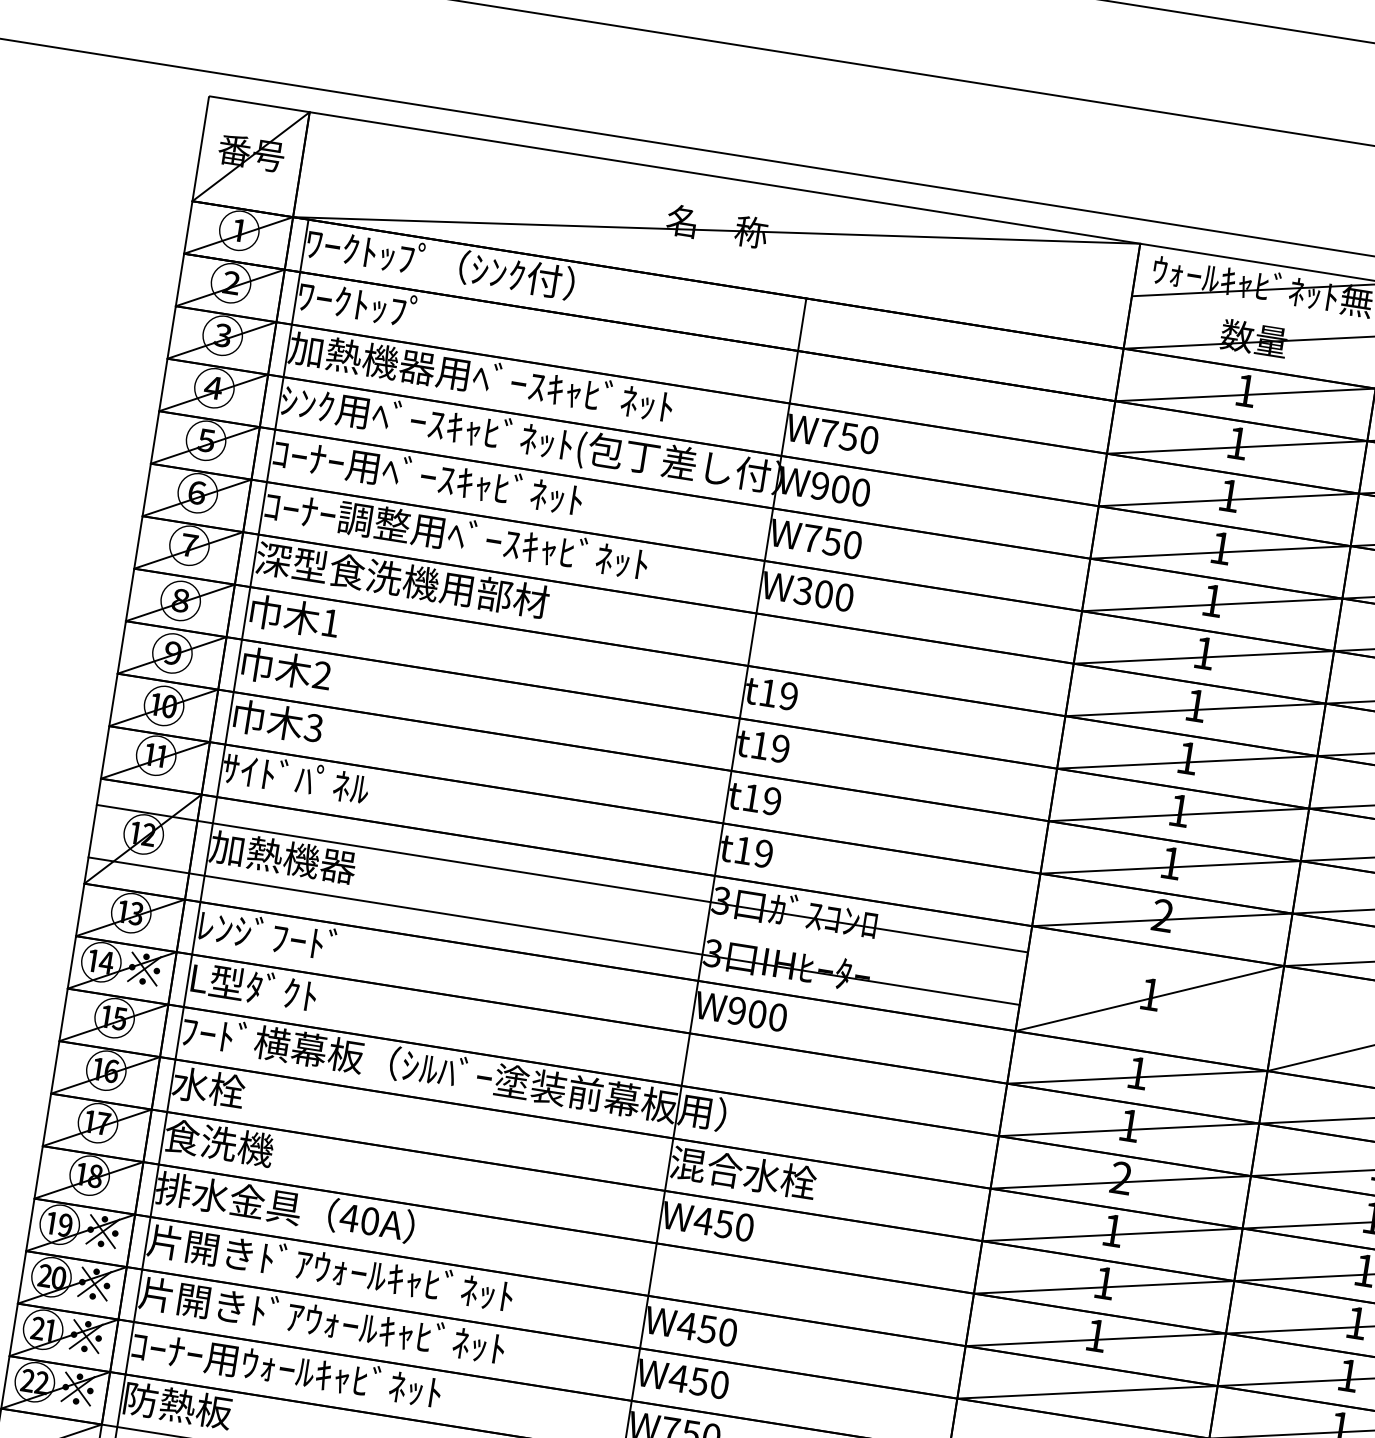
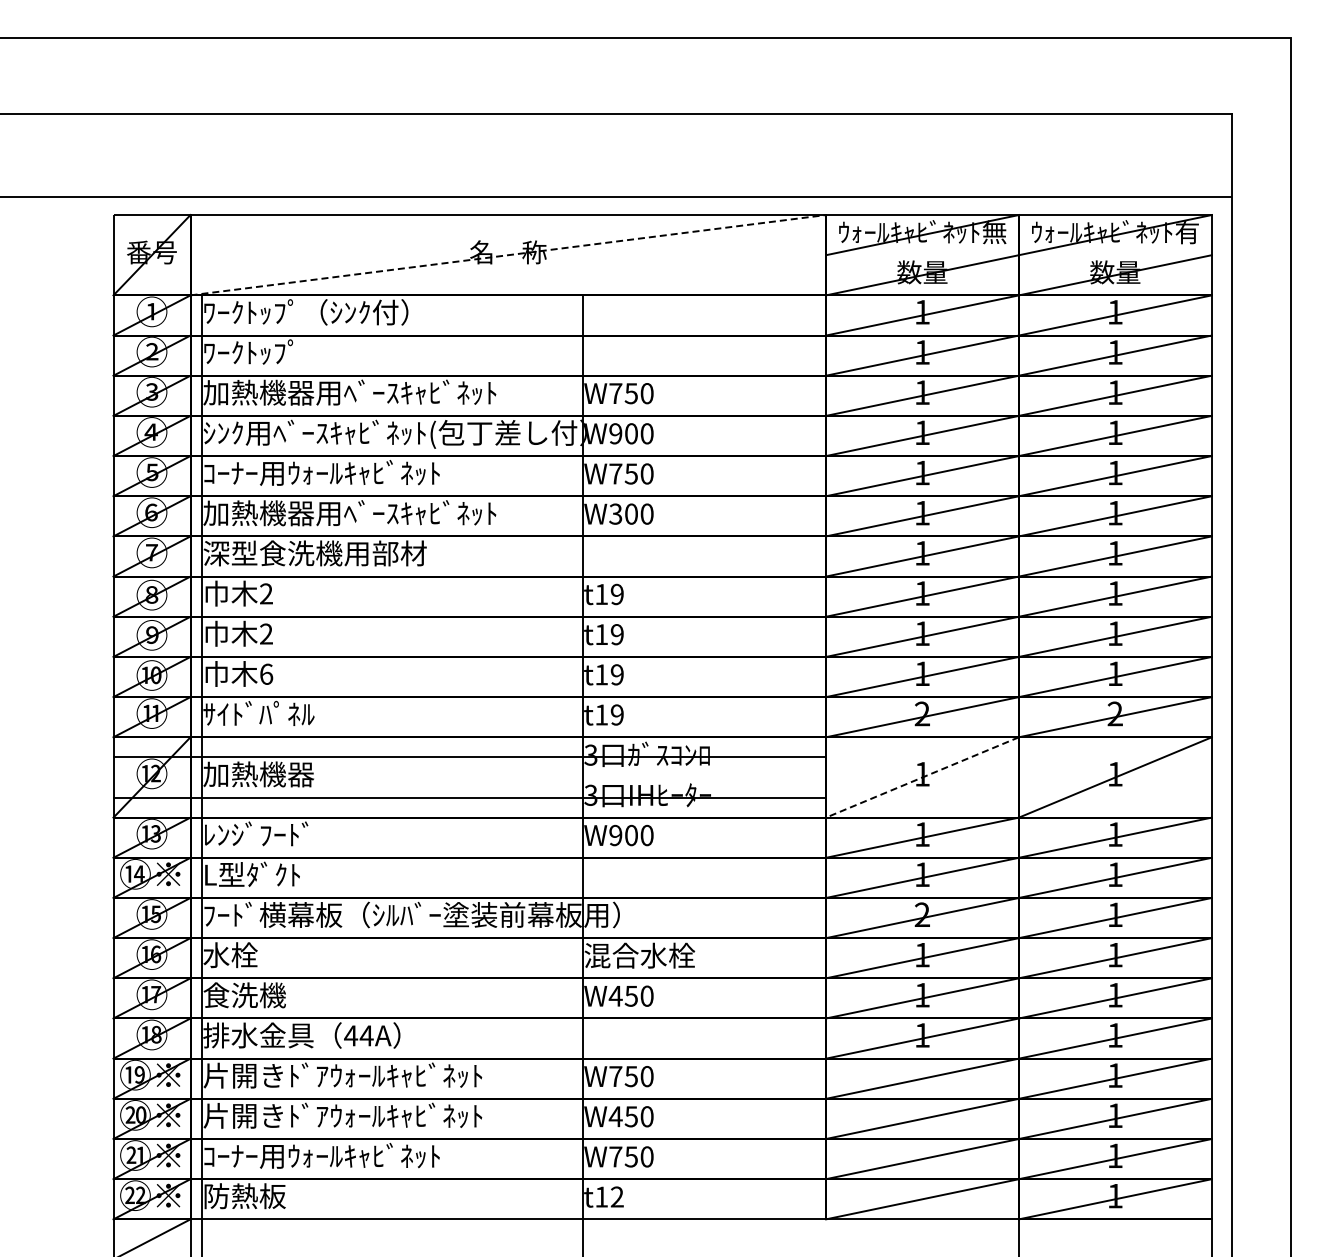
line: (716, 230) -> (508, 255), solid -> dashed
text: (418, 474) -> (314, 472), ｺｰﾅｰ用ﾍﾞｰｽｷｬﾋﾞﾈｯﾄ -> ｺｰﾅｰ用ｳｫｰﾙｷｬﾋﾞﾈｯﾄ
text: (336, 516) -> (258, 513), ｺｰﾅｰ調整用ﾍﾞｰｽｷｬﾋﾞﾈｯﾄ -> 加熱機器用ﾍﾞｰｽｷｬﾋﾞﾈｯﾄ
text: (330, 622) -> (266, 593), 1 -> 2
text: (314, 727) -> (266, 673), 3 -> 6
line: (1149, 998) -> (922, 777), solid -> dashed
text: (369, 1220) -> (366, 1035), 40A -> 44A
text: (686, 1325) -> (615, 1076), W450 -> W750

